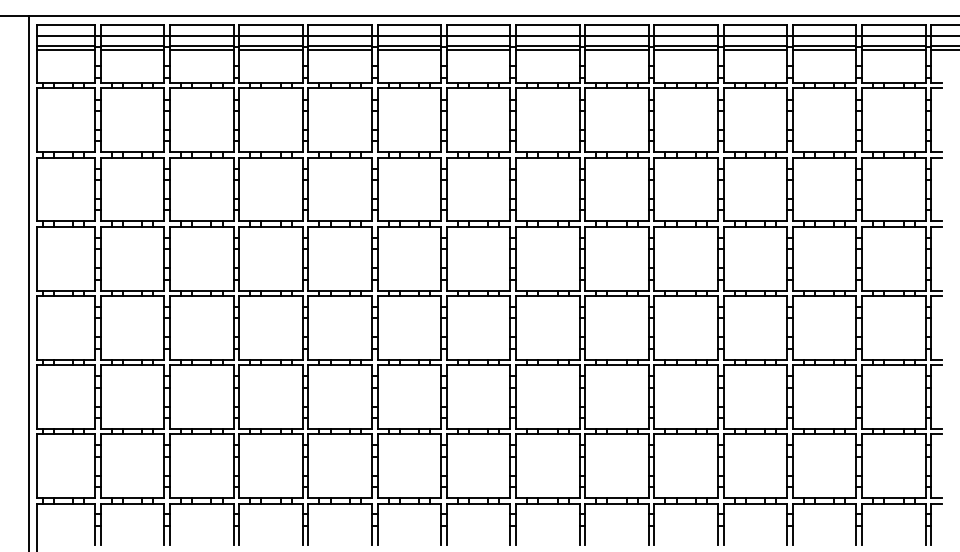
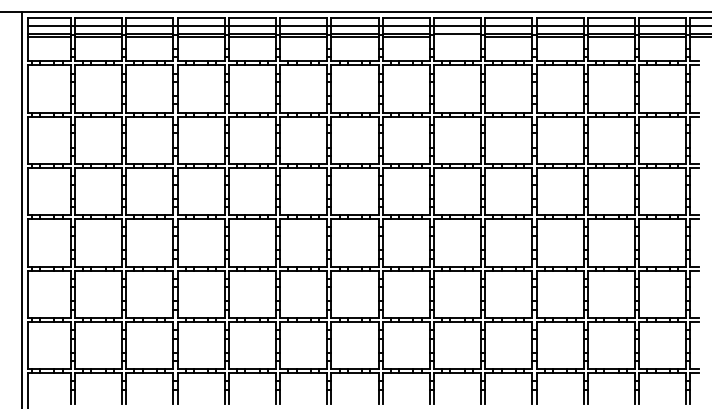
line: (616, 49) -> (457, 36), removed

